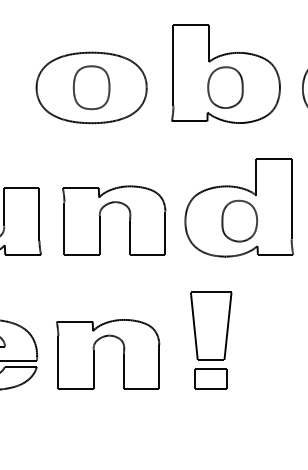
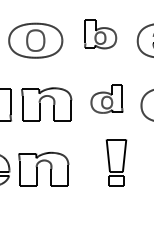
part: (225, 75) -> (100, 34), size x0.6
part: (238, 207) -> (106, 98), size x0.6
part: (211, 339) -> (116, 162), moved

